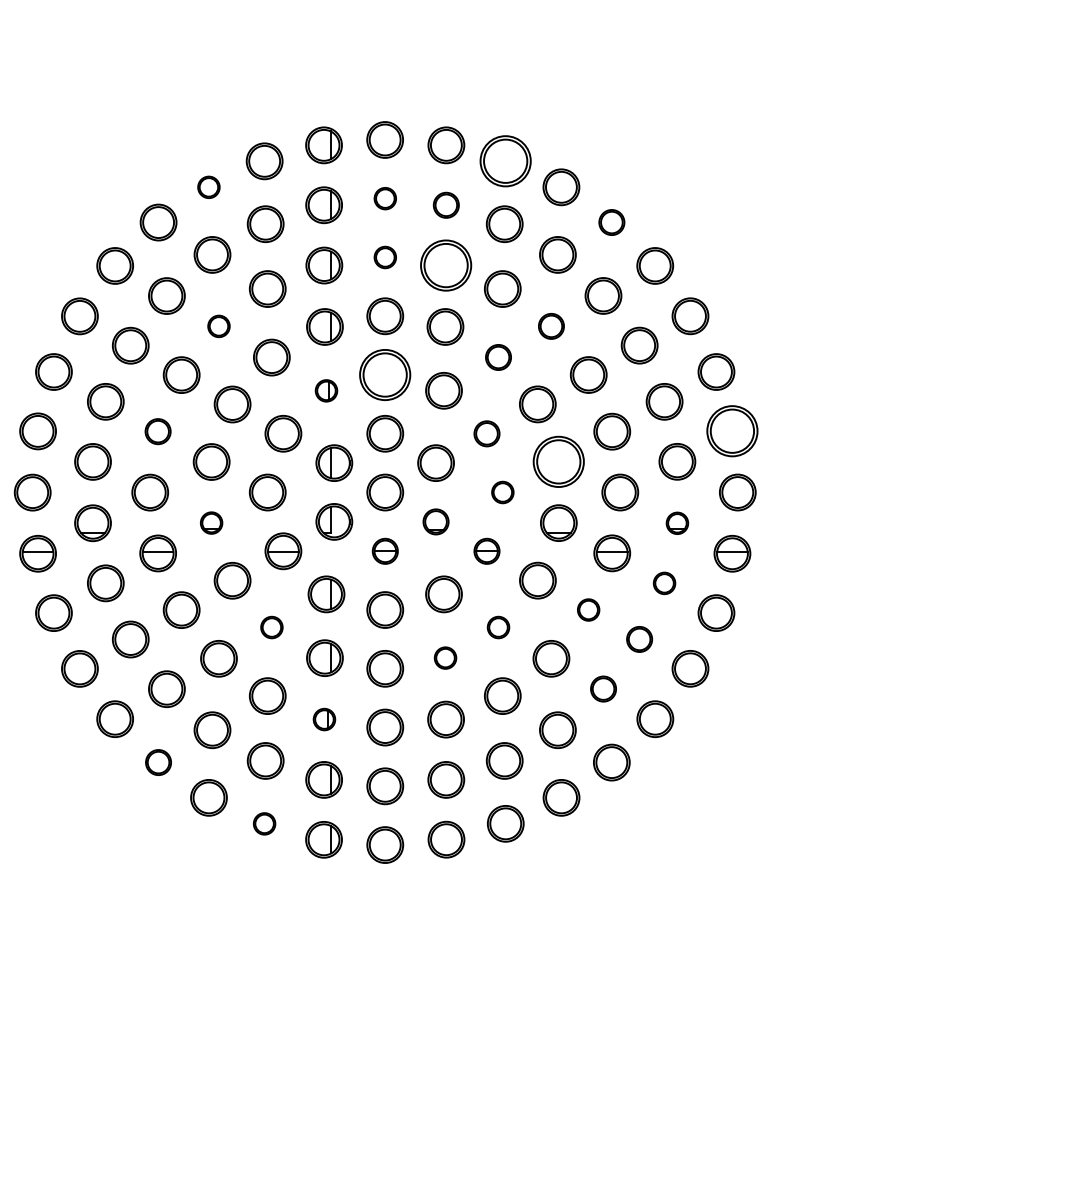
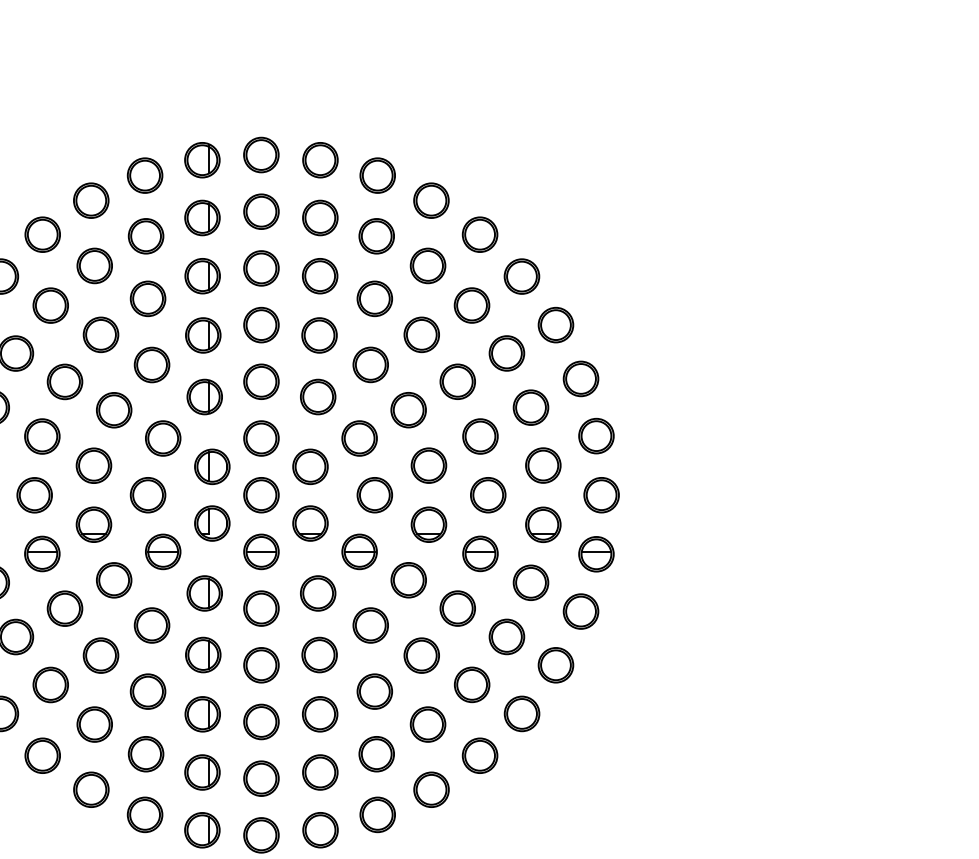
part: (505, 161) -> (377, 175), size x0.71
part: (208, 187) -> (90, 200), size x1.67
part: (385, 198) -> (261, 211), size x1.67
part: (446, 205) -> (320, 218), size x1.43
part: (611, 222) -> (479, 234), size x1.43
part: (385, 257) -> (261, 268), size x1.67
part: (445, 265) -> (319, 276), size x0.71
part: (218, 326) -> (100, 334), size x1.67
part: (551, 326) -> (421, 334), size x1.43
part: (498, 357) -> (370, 364), size x1.43
part: (385, 374) -> (261, 381), size x0.71
part: (326, 390) -> (204, 396), size x1.67
part: (157, 431) -> (41, 436), size x1.43
part: (732, 431) -> (596, 436), size x0.71
part: (486, 433) -> (359, 438), size x1.43
part: (558, 461) -> (428, 465), size x0.71
part: (502, 492) -> (374, 495), size x1.67
part: (435, 521) -> (309, 523), size x1.43
part: (211, 522) -> (93, 524), size x1.67
part: (677, 523) -> (543, 525), size x1.67
part: (385, 551) -> (261, 552), size x1.43
part: (486, 551) -> (359, 552), size x1.43
part: (664, 583) -> (530, 582), size x1.67
part: (588, 609) -> (457, 608), size x1.67
part: (271, 627) -> (151, 625), size x1.67
part: (498, 627) -> (370, 625), size x1.67
part: (639, 639) -> (506, 637), size x1.43
part: (445, 657) -> (319, 654), size x1.67
part: (603, 688) -> (472, 684), size x1.43
part: (324, 719) -> (202, 714), size x1.67
part: (158, 762) -> (42, 755), size x1.43
part: (264, 823) -> (144, 814), size x1.67

